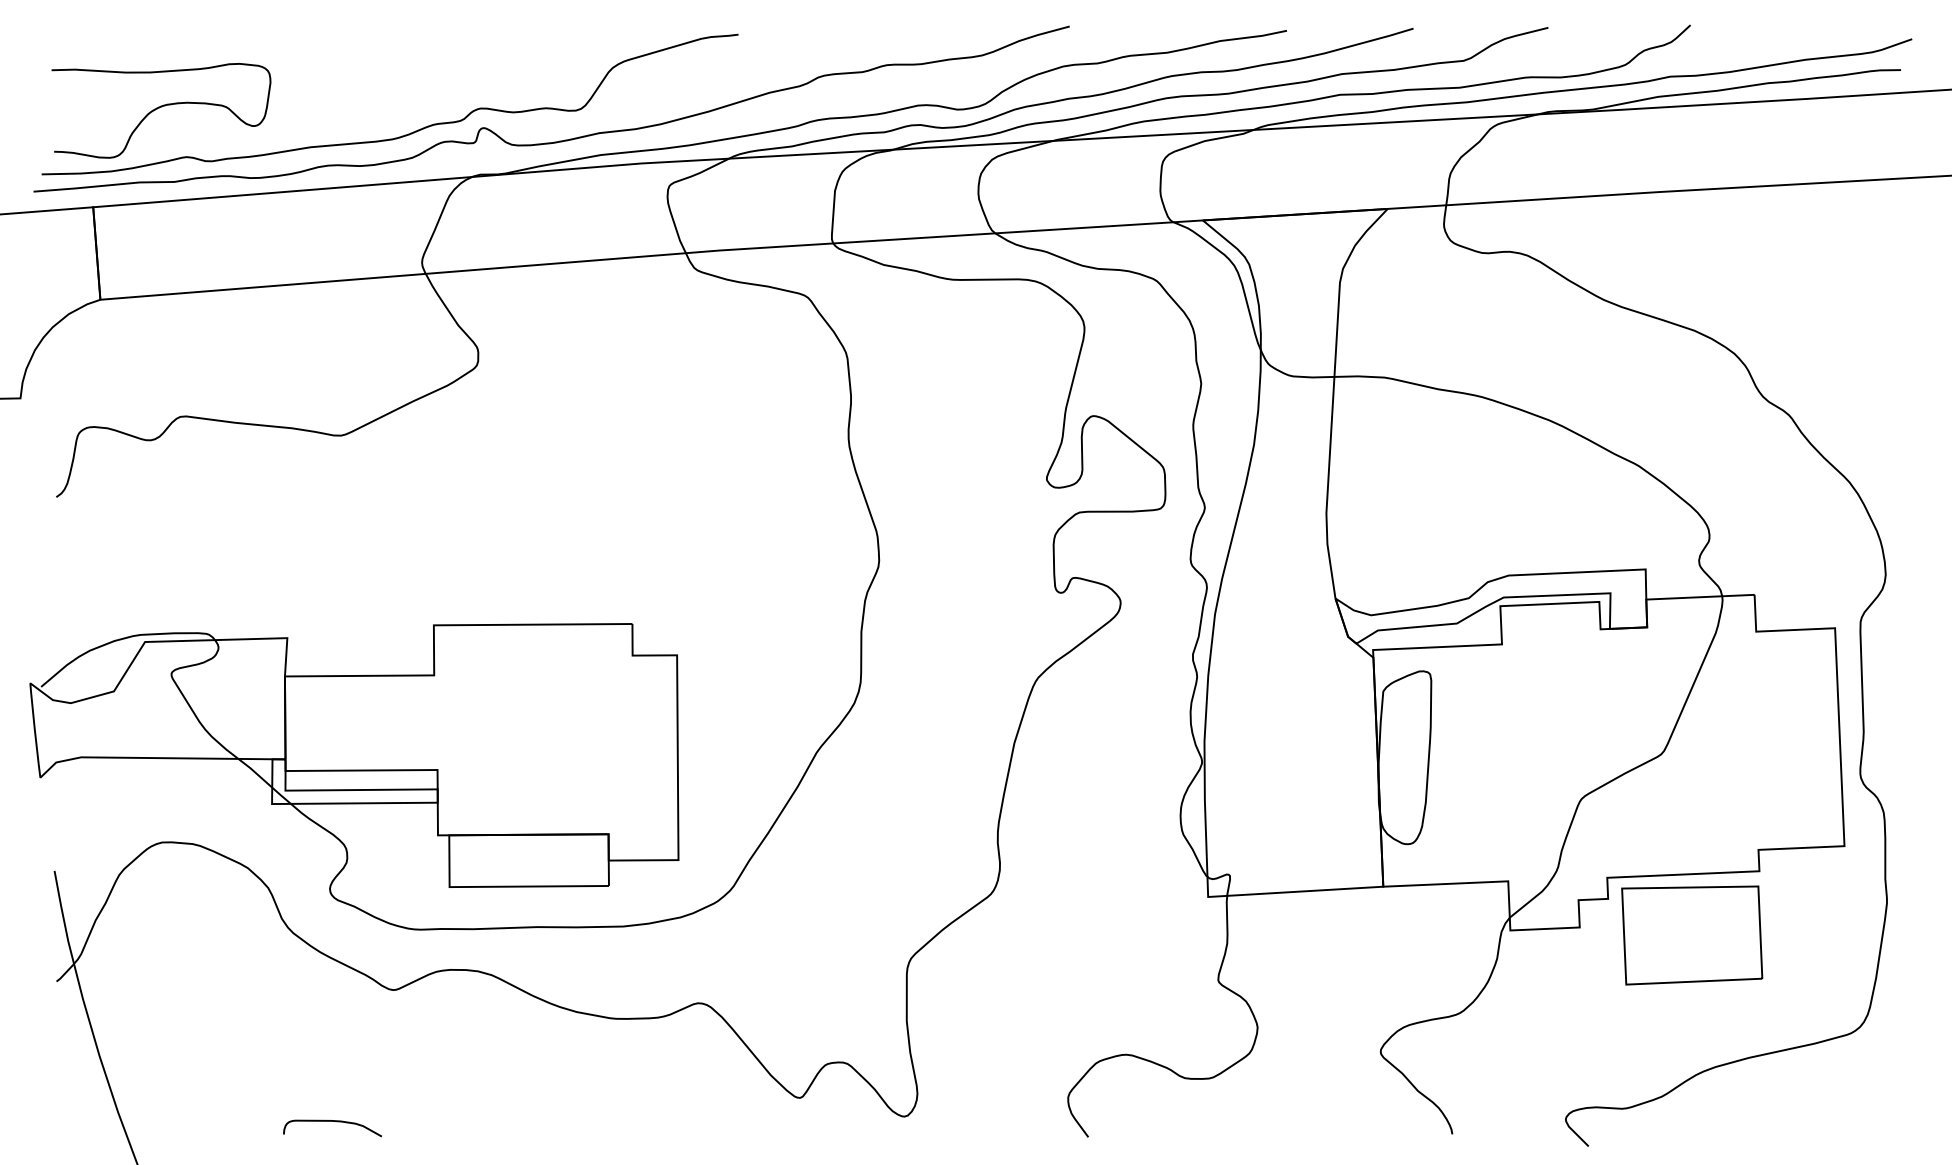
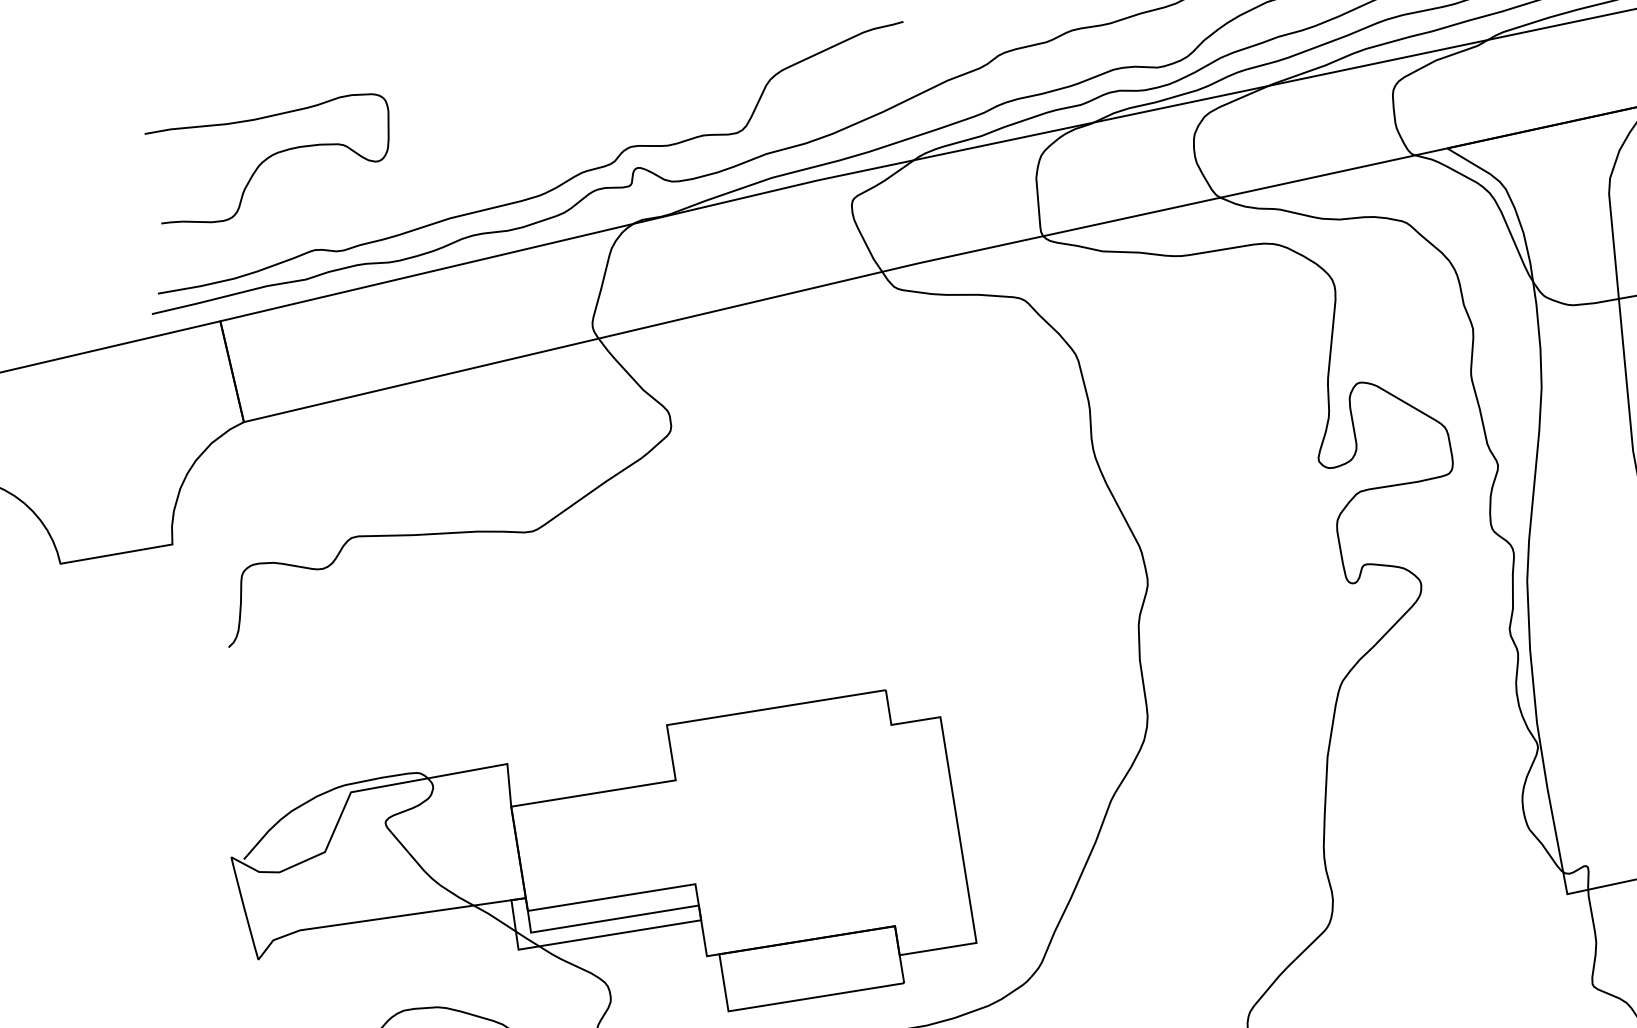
curve: (159, 108) -> (270, 158), moved

